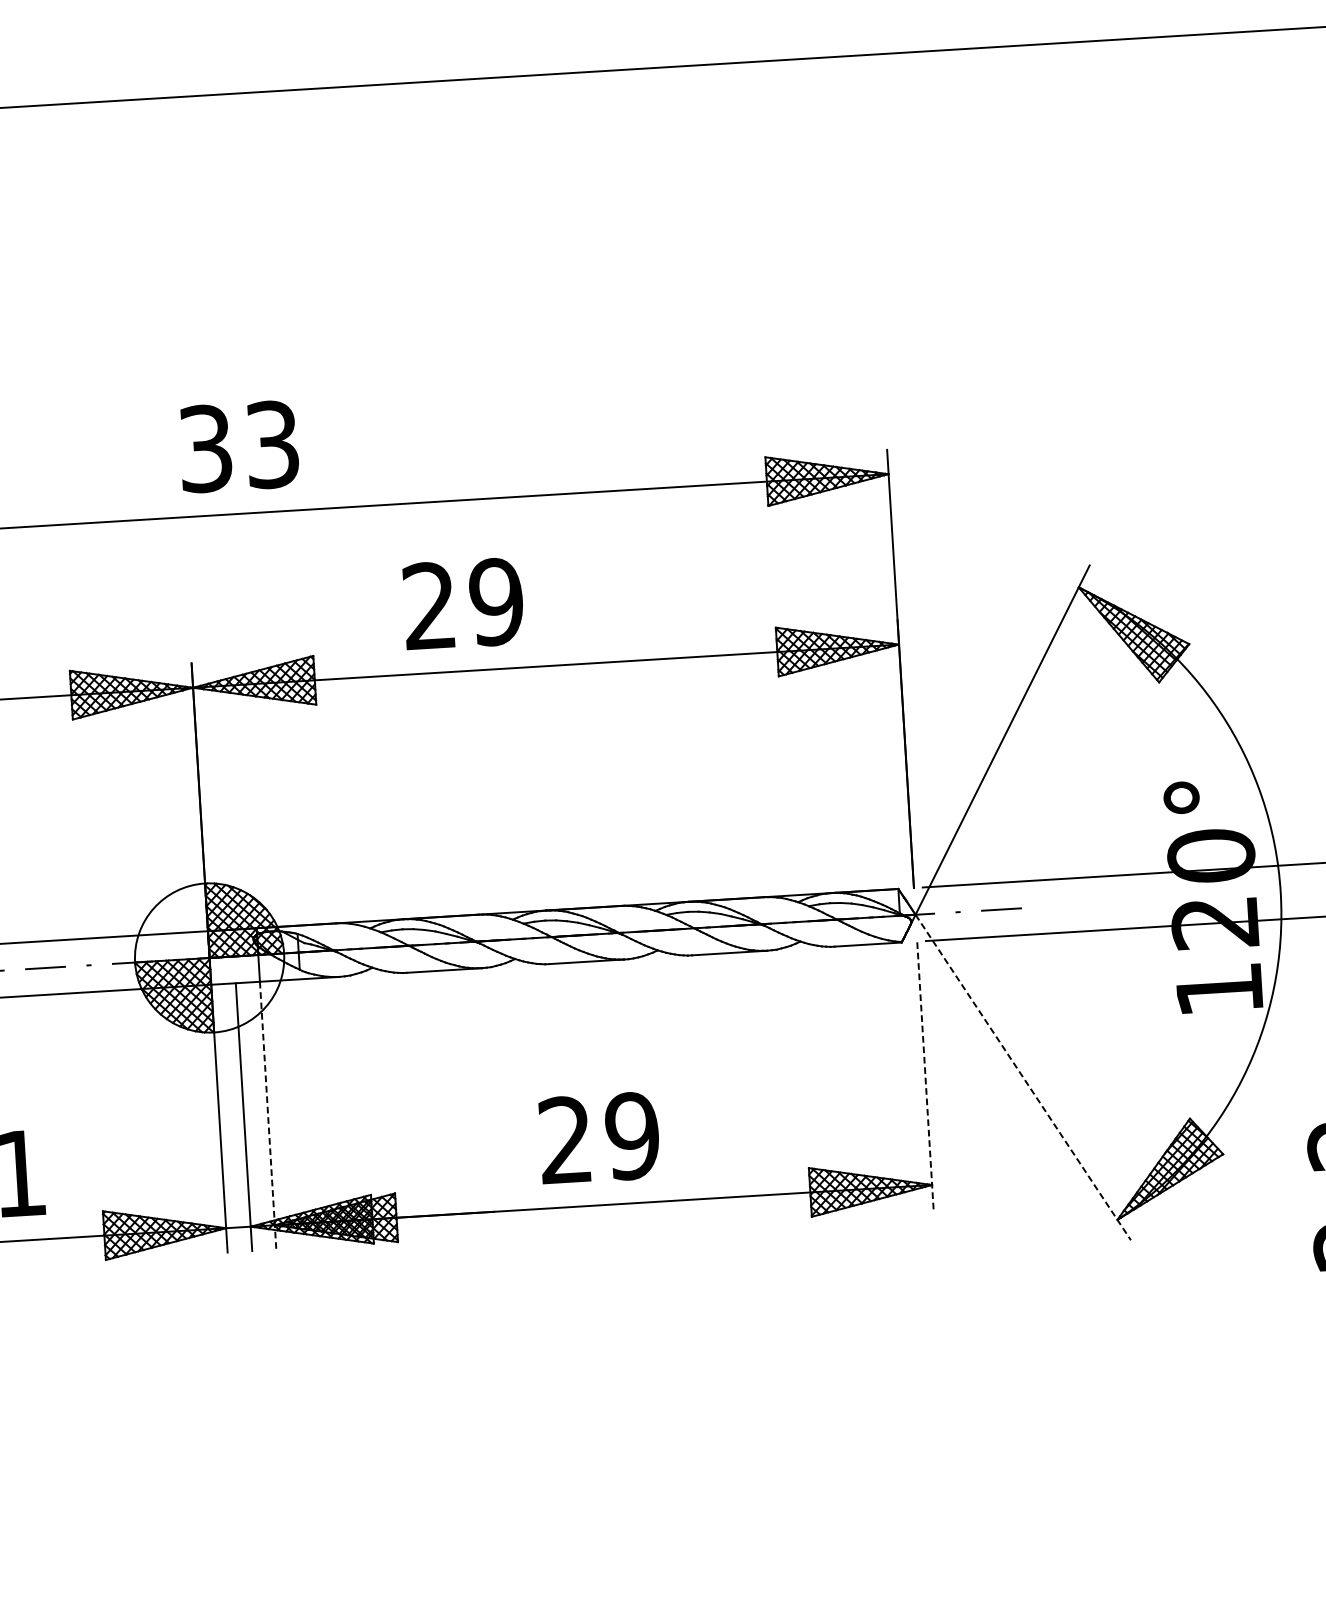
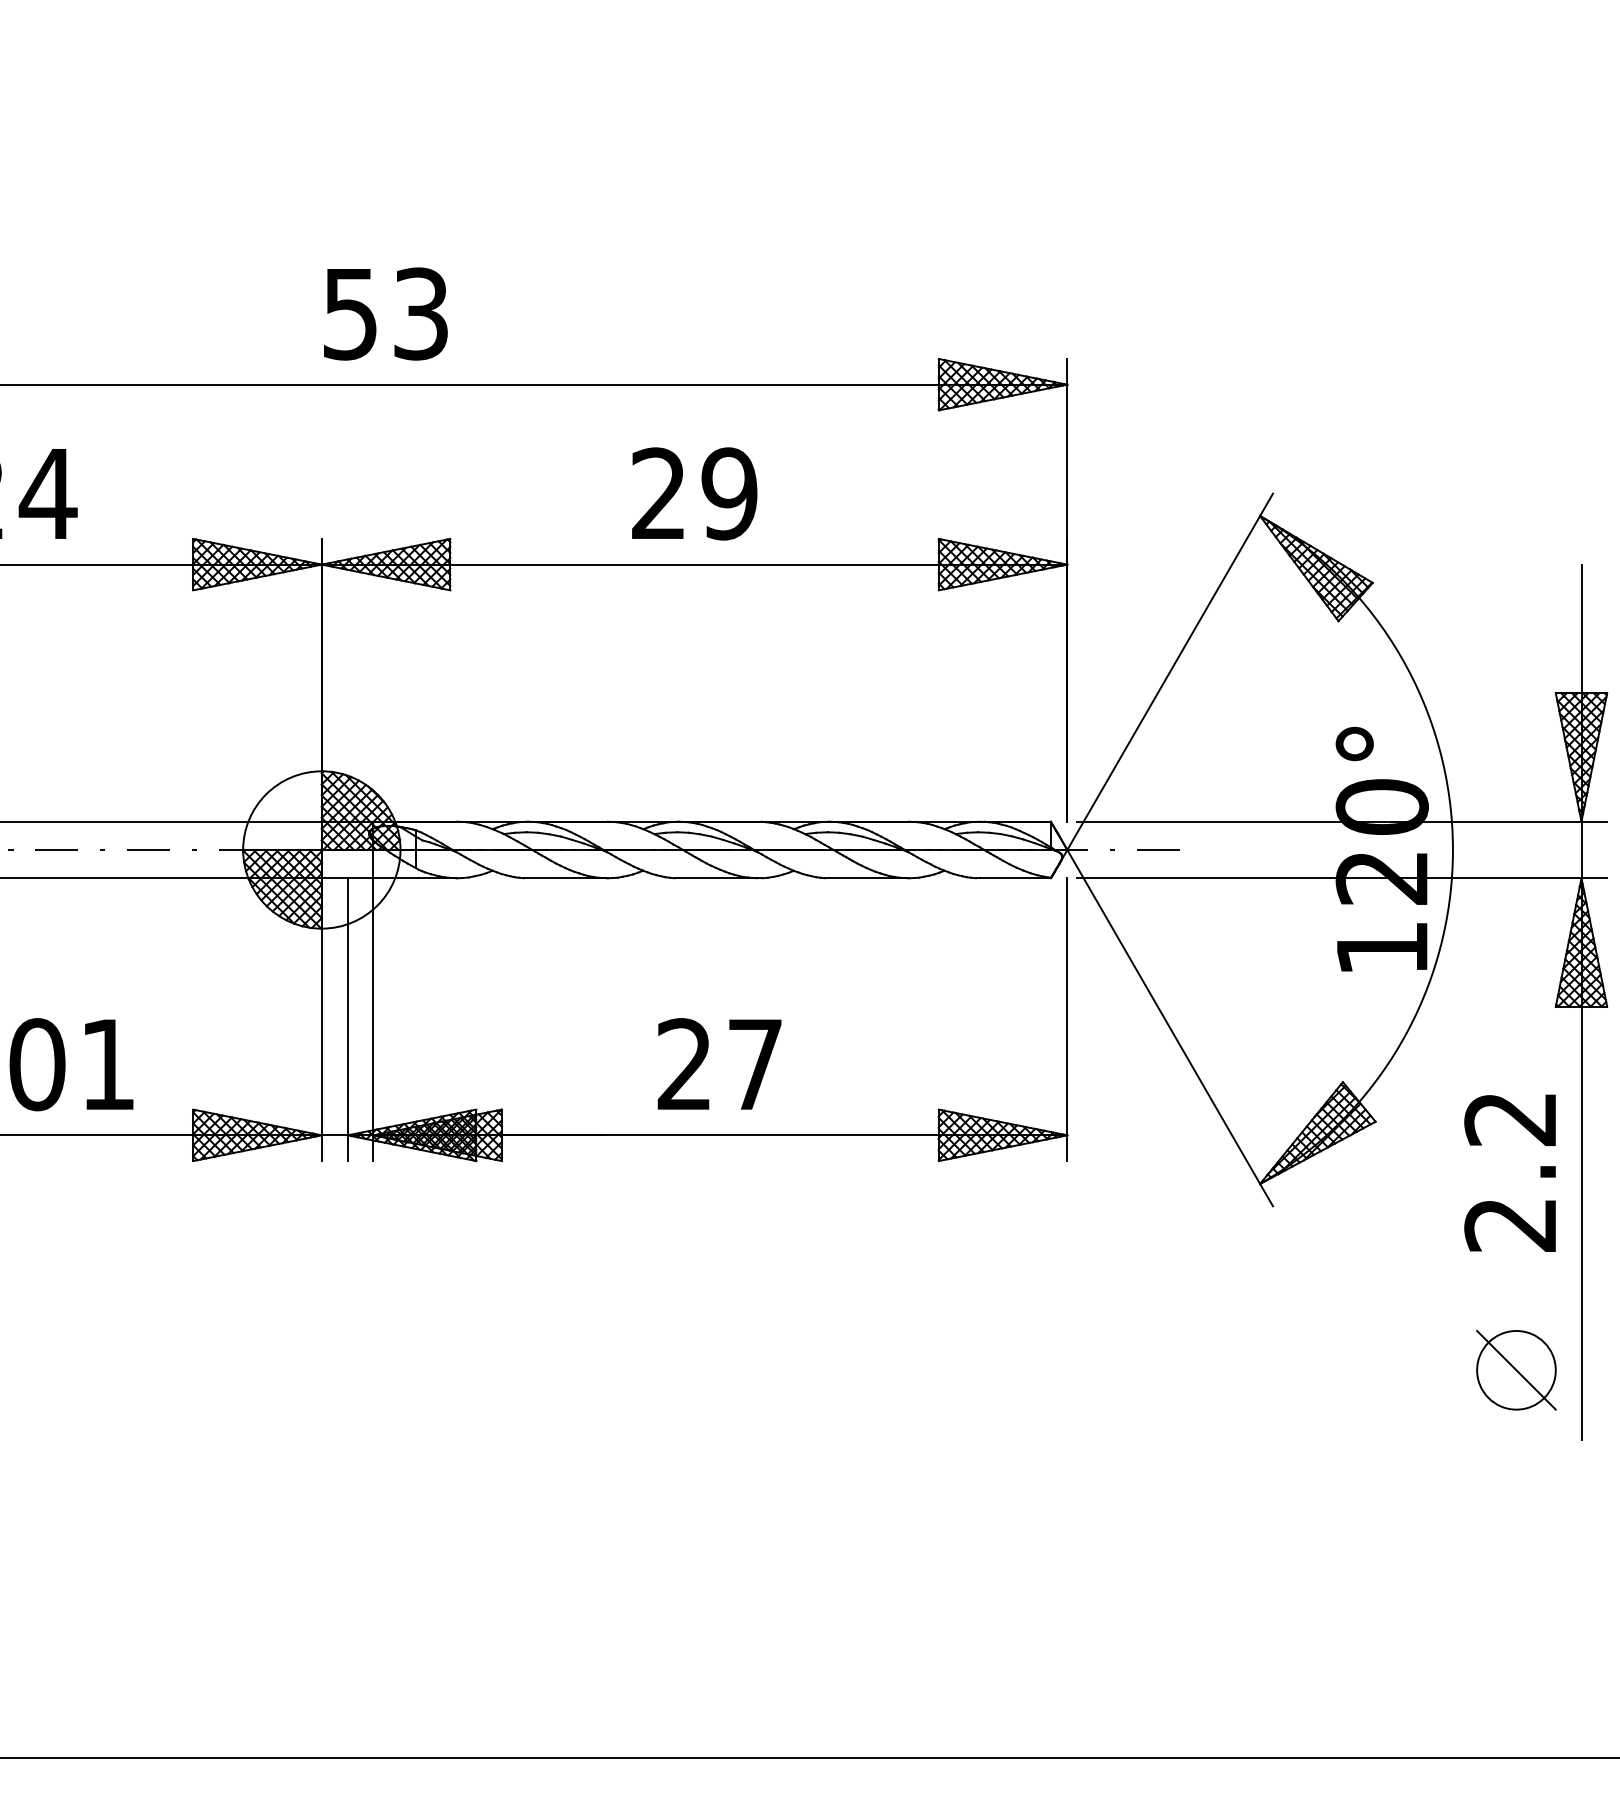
text: (205, 448) -> (350, 313), 33 -> 53
text: (463, 603) -> (694, 493), moved
line: (925, 1075) -> (1067, 1019), dashed -> solid
line: (1023, 1077) -> (1170, 1028), dashed -> solid
line: (268, 1116) -> (373, 1020), dashed -> solid
text: (632, 1135) -> (755, 1064), 29 -> 27

